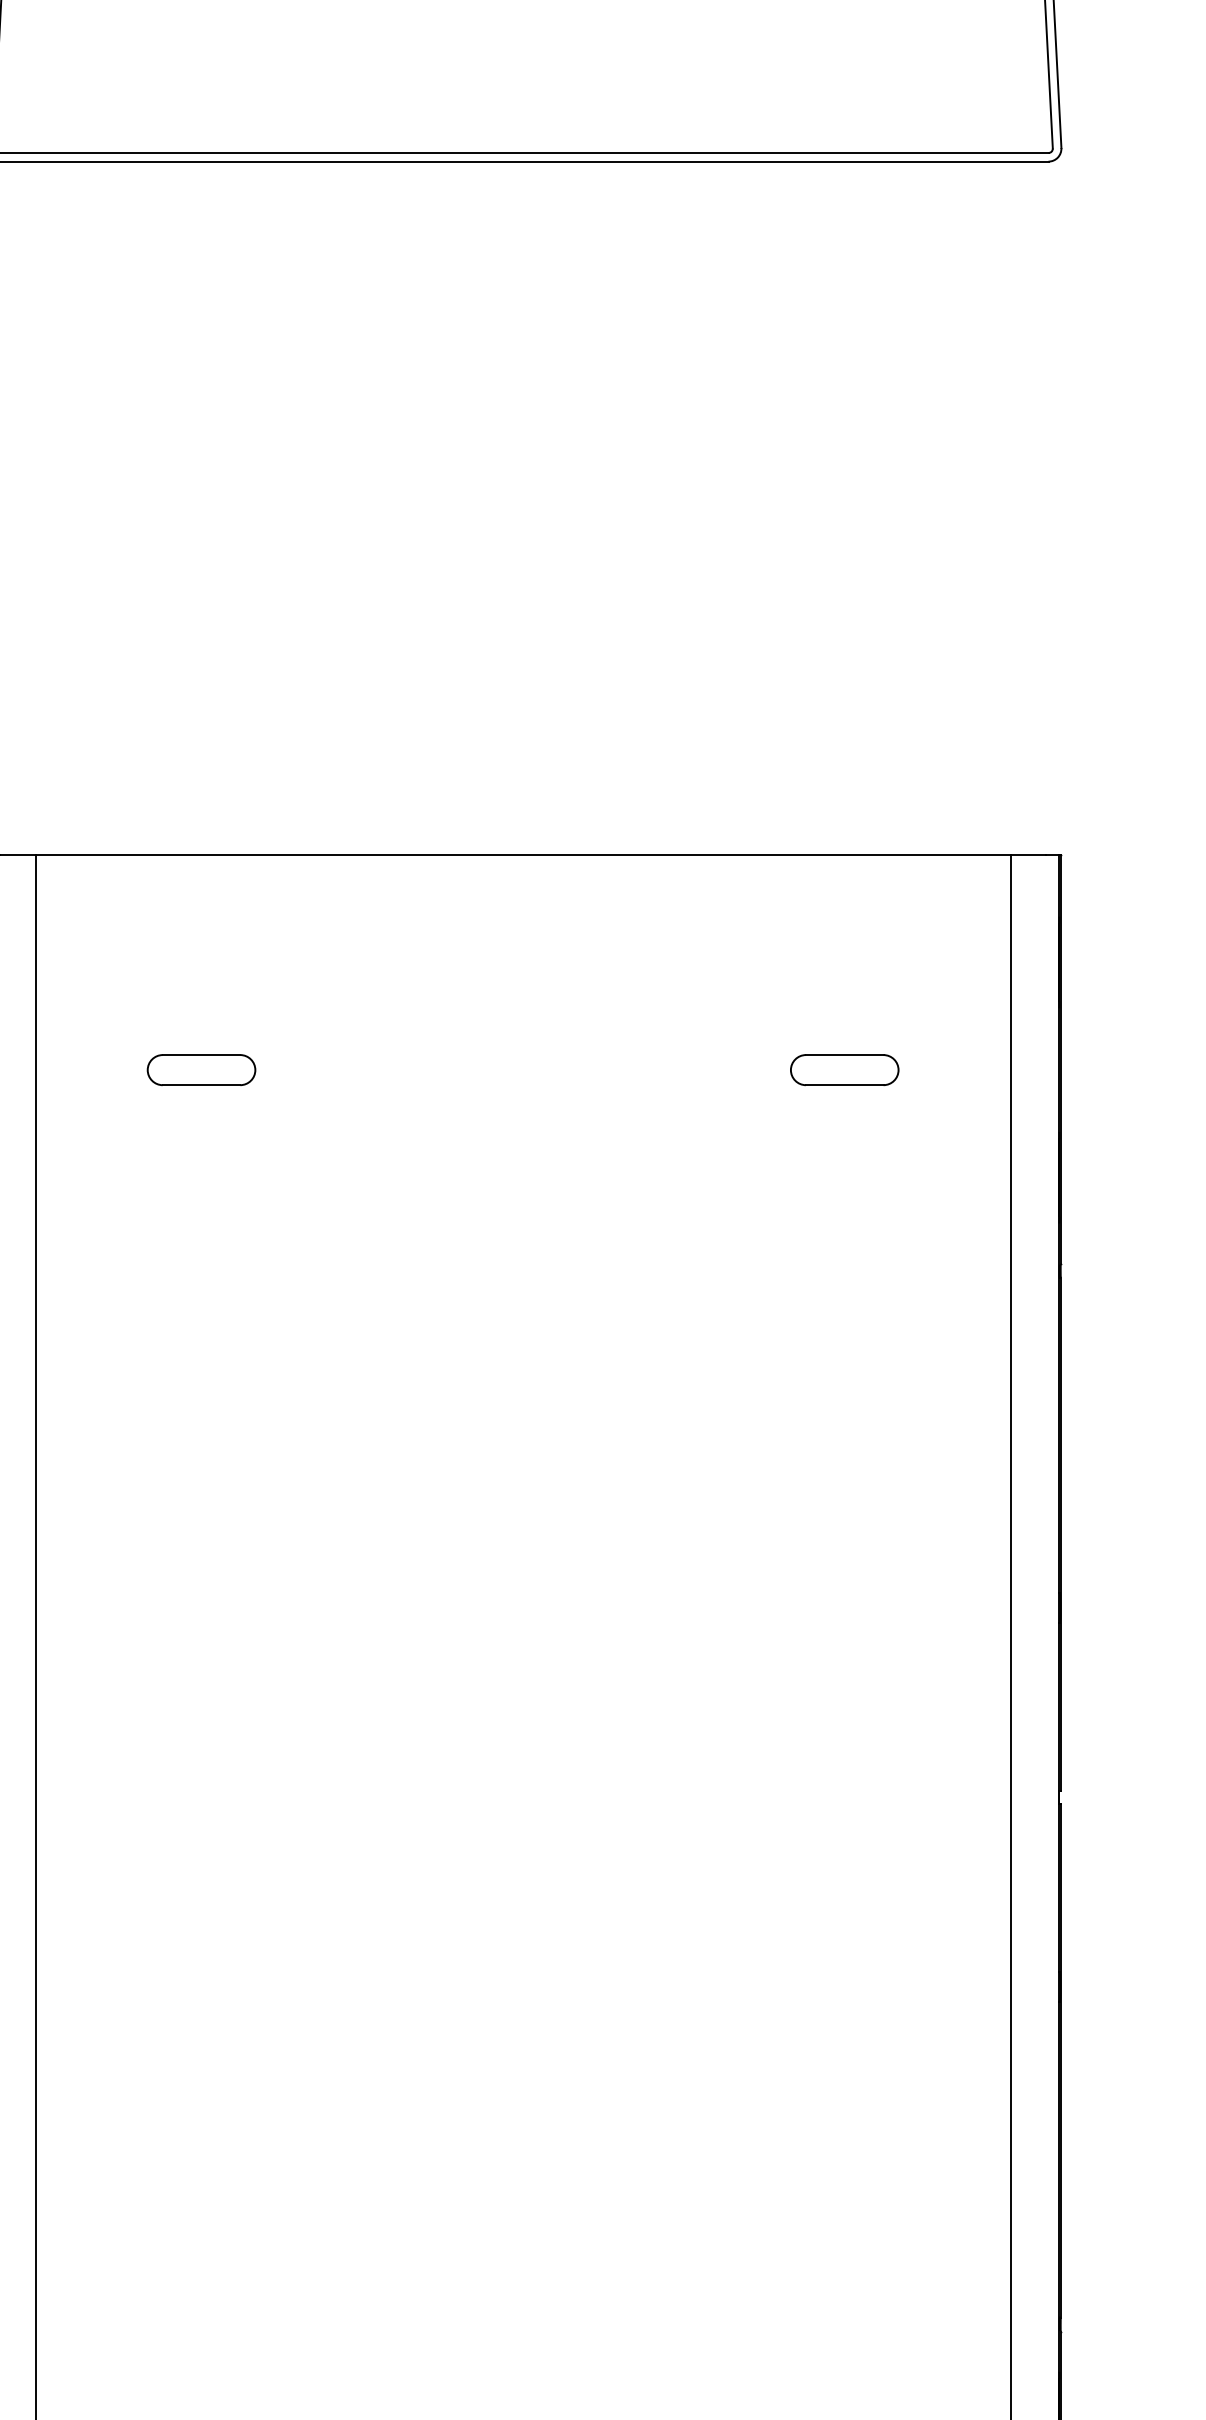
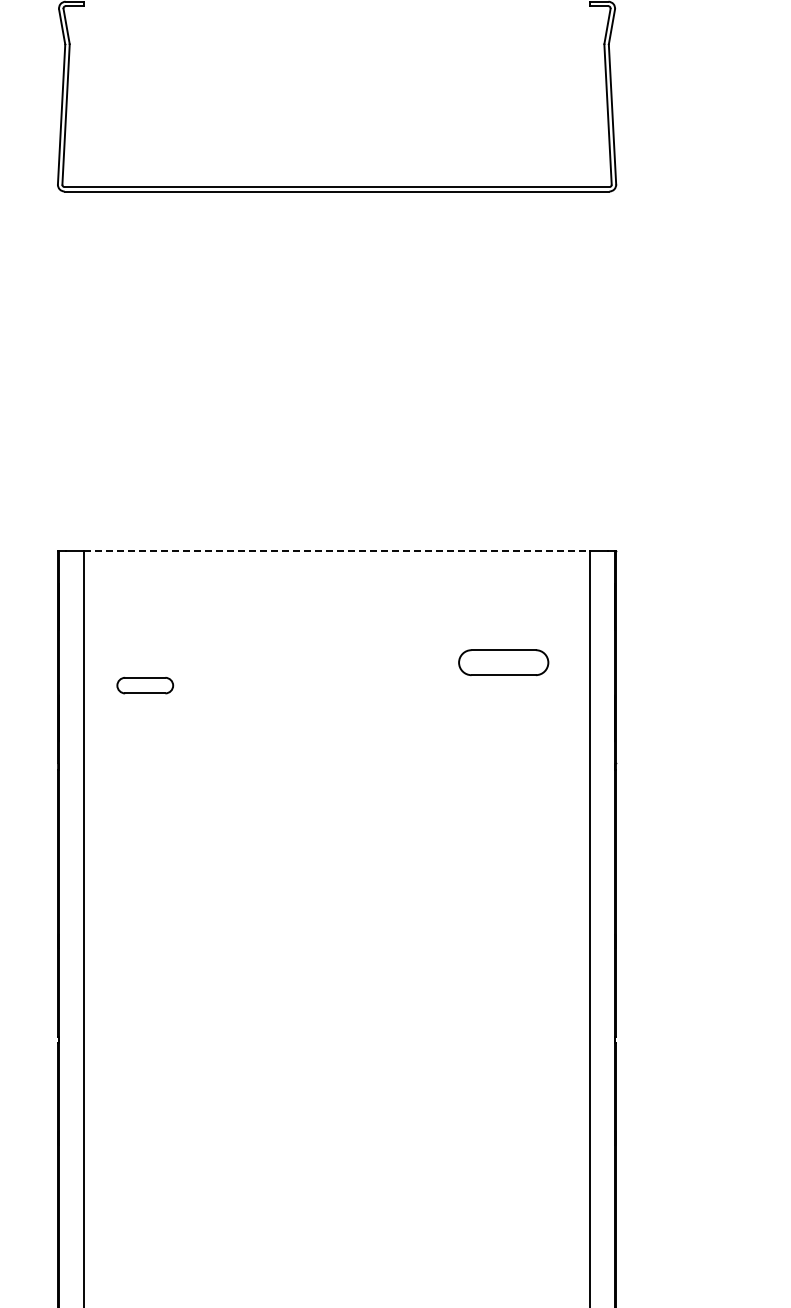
line: (524, 853) -> (337, 550), solid -> dashed
part: (201, 1069) -> (145, 685), moved
part: (844, 1069) -> (503, 662), size x1.6

